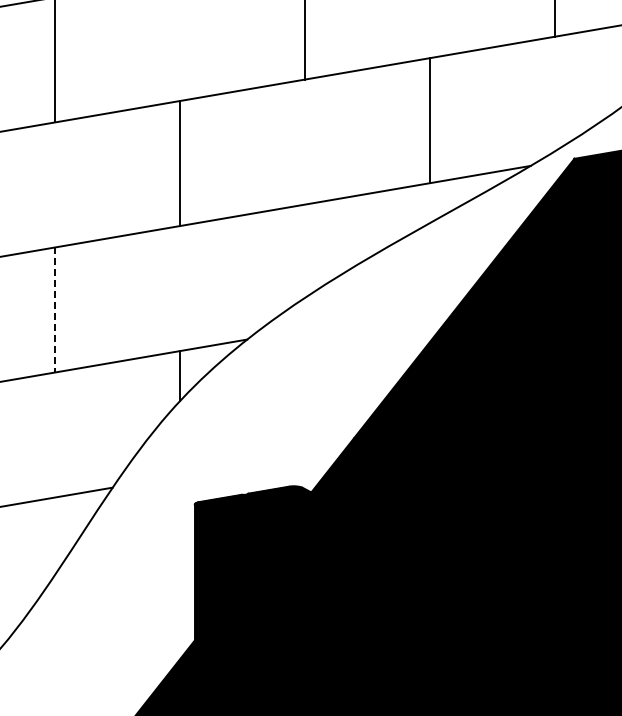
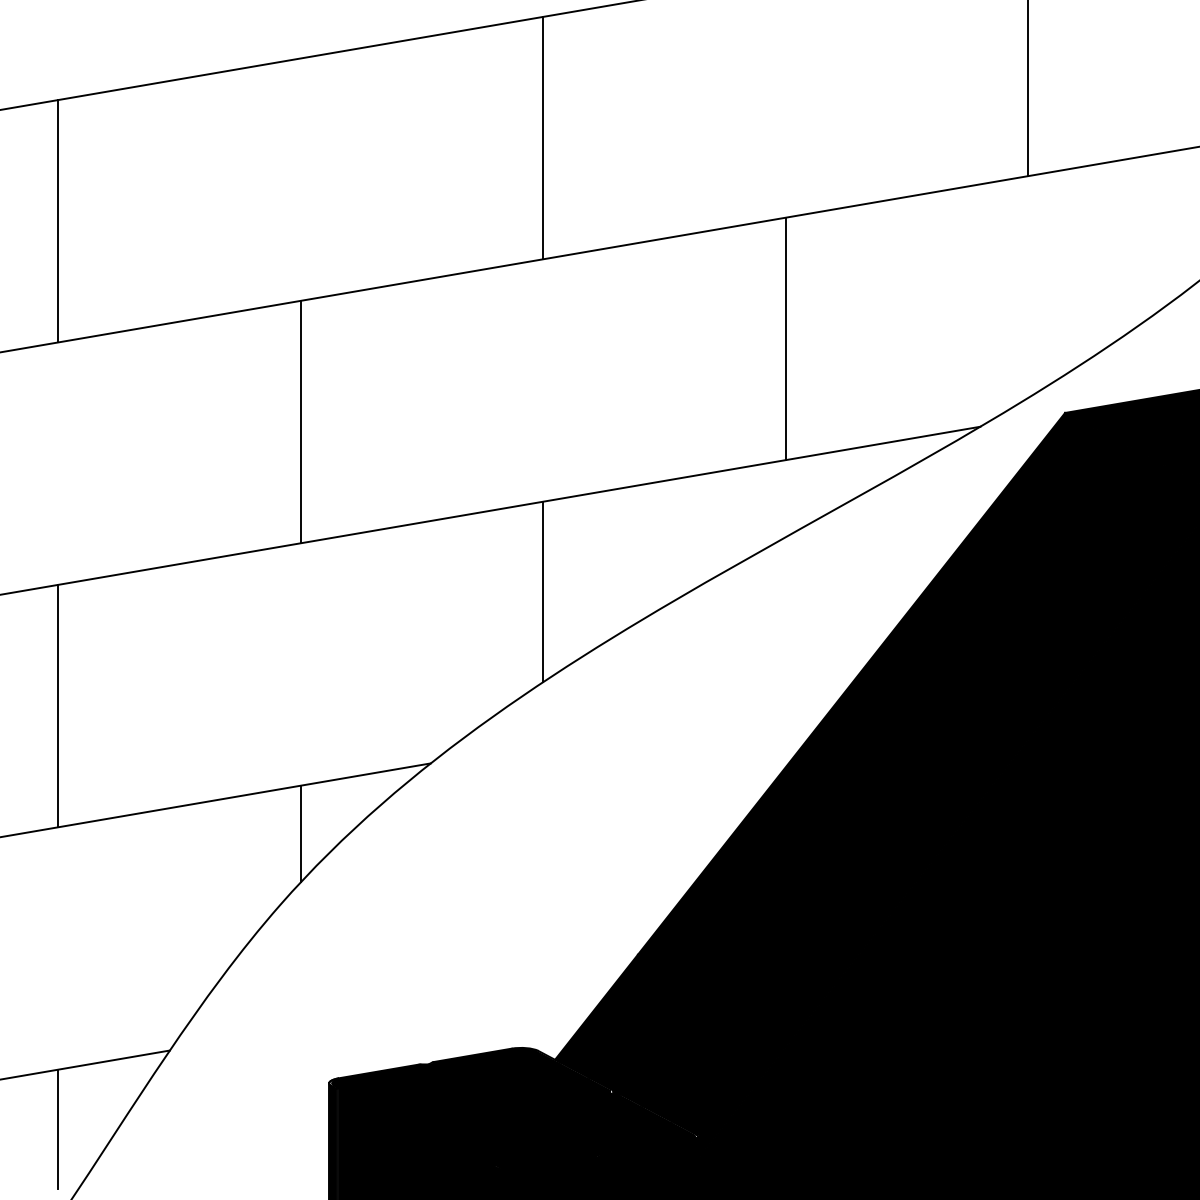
line: (305, 250) -> (543, 590), added
line: (55, 309) -> (58, 705), dashed -> solid
line: (55, 527) -> (58, 1127), added

